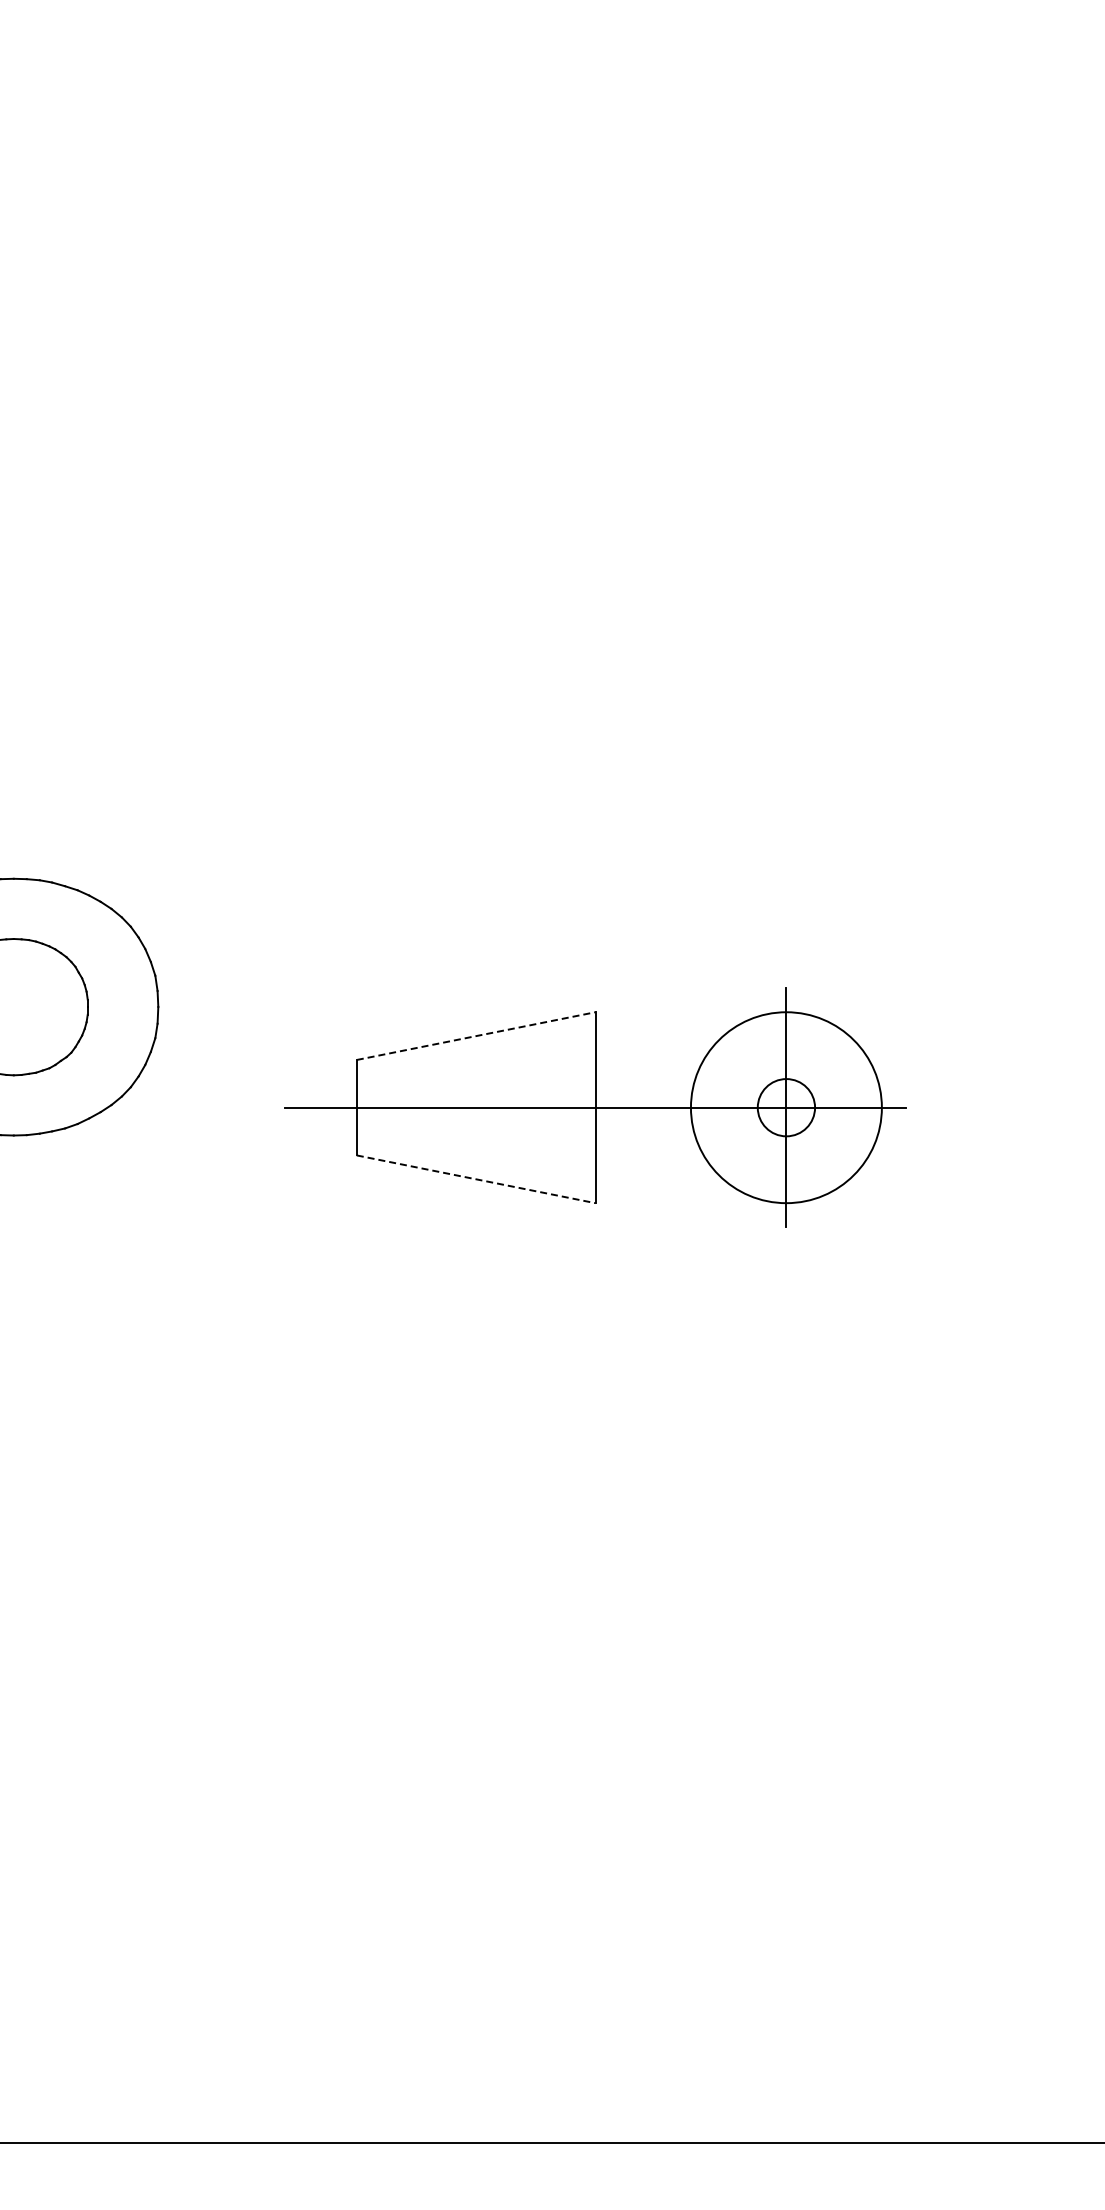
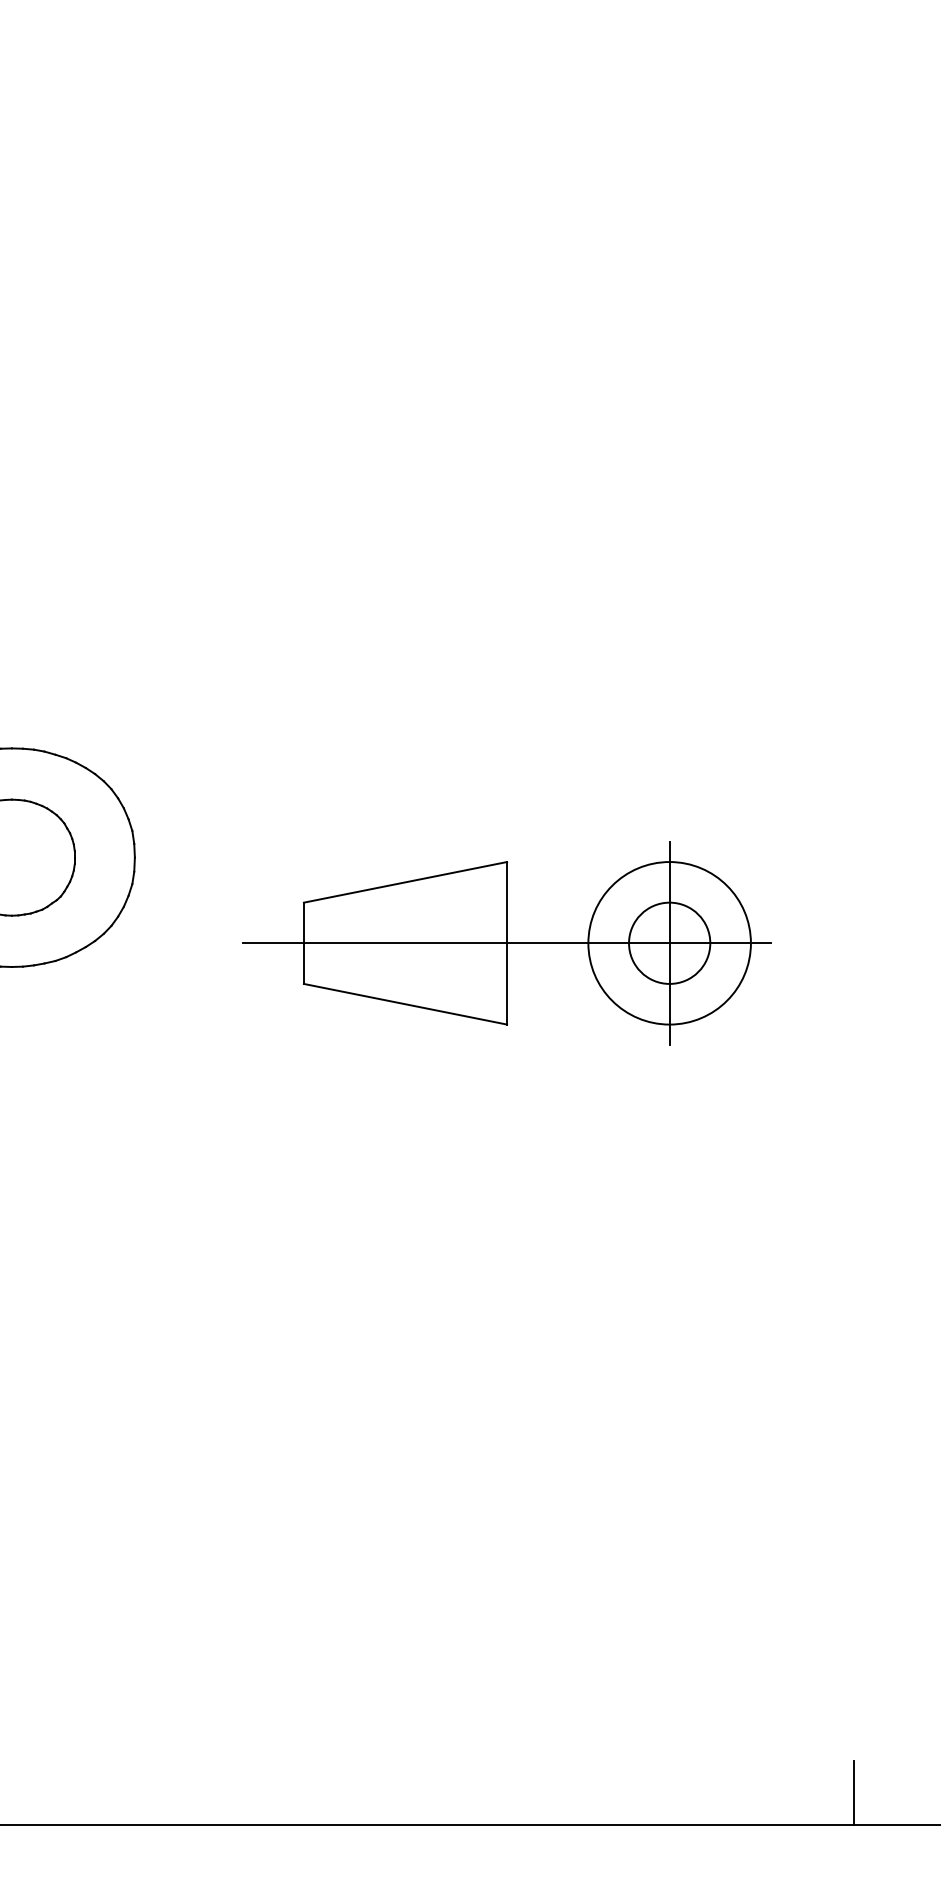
line: (476, 1036) -> (405, 882), dashed -> solid
circle: (786, 1107) -> (669, 943), size x1.67
line: (476, 1179) -> (405, 1004), dashed -> solid
line: (1002, 2105) -> (853, 1792), added

